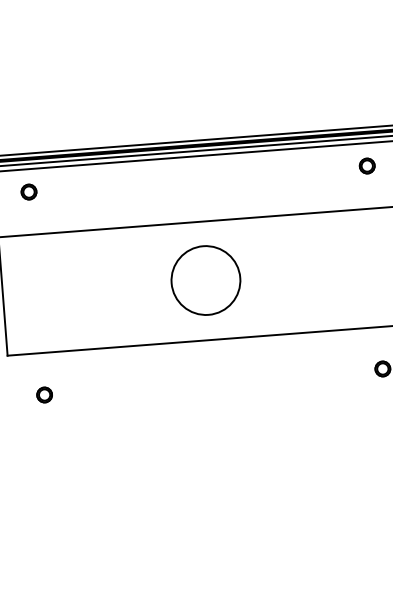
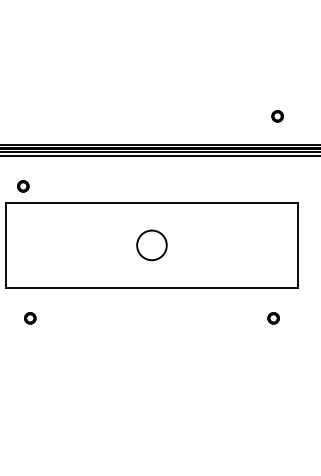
part: (367, 166) -> (277, 116), moved
part: (29, 192) -> (23, 186), moved
circle: (205, 280) -> (151, 245), size x0.6

